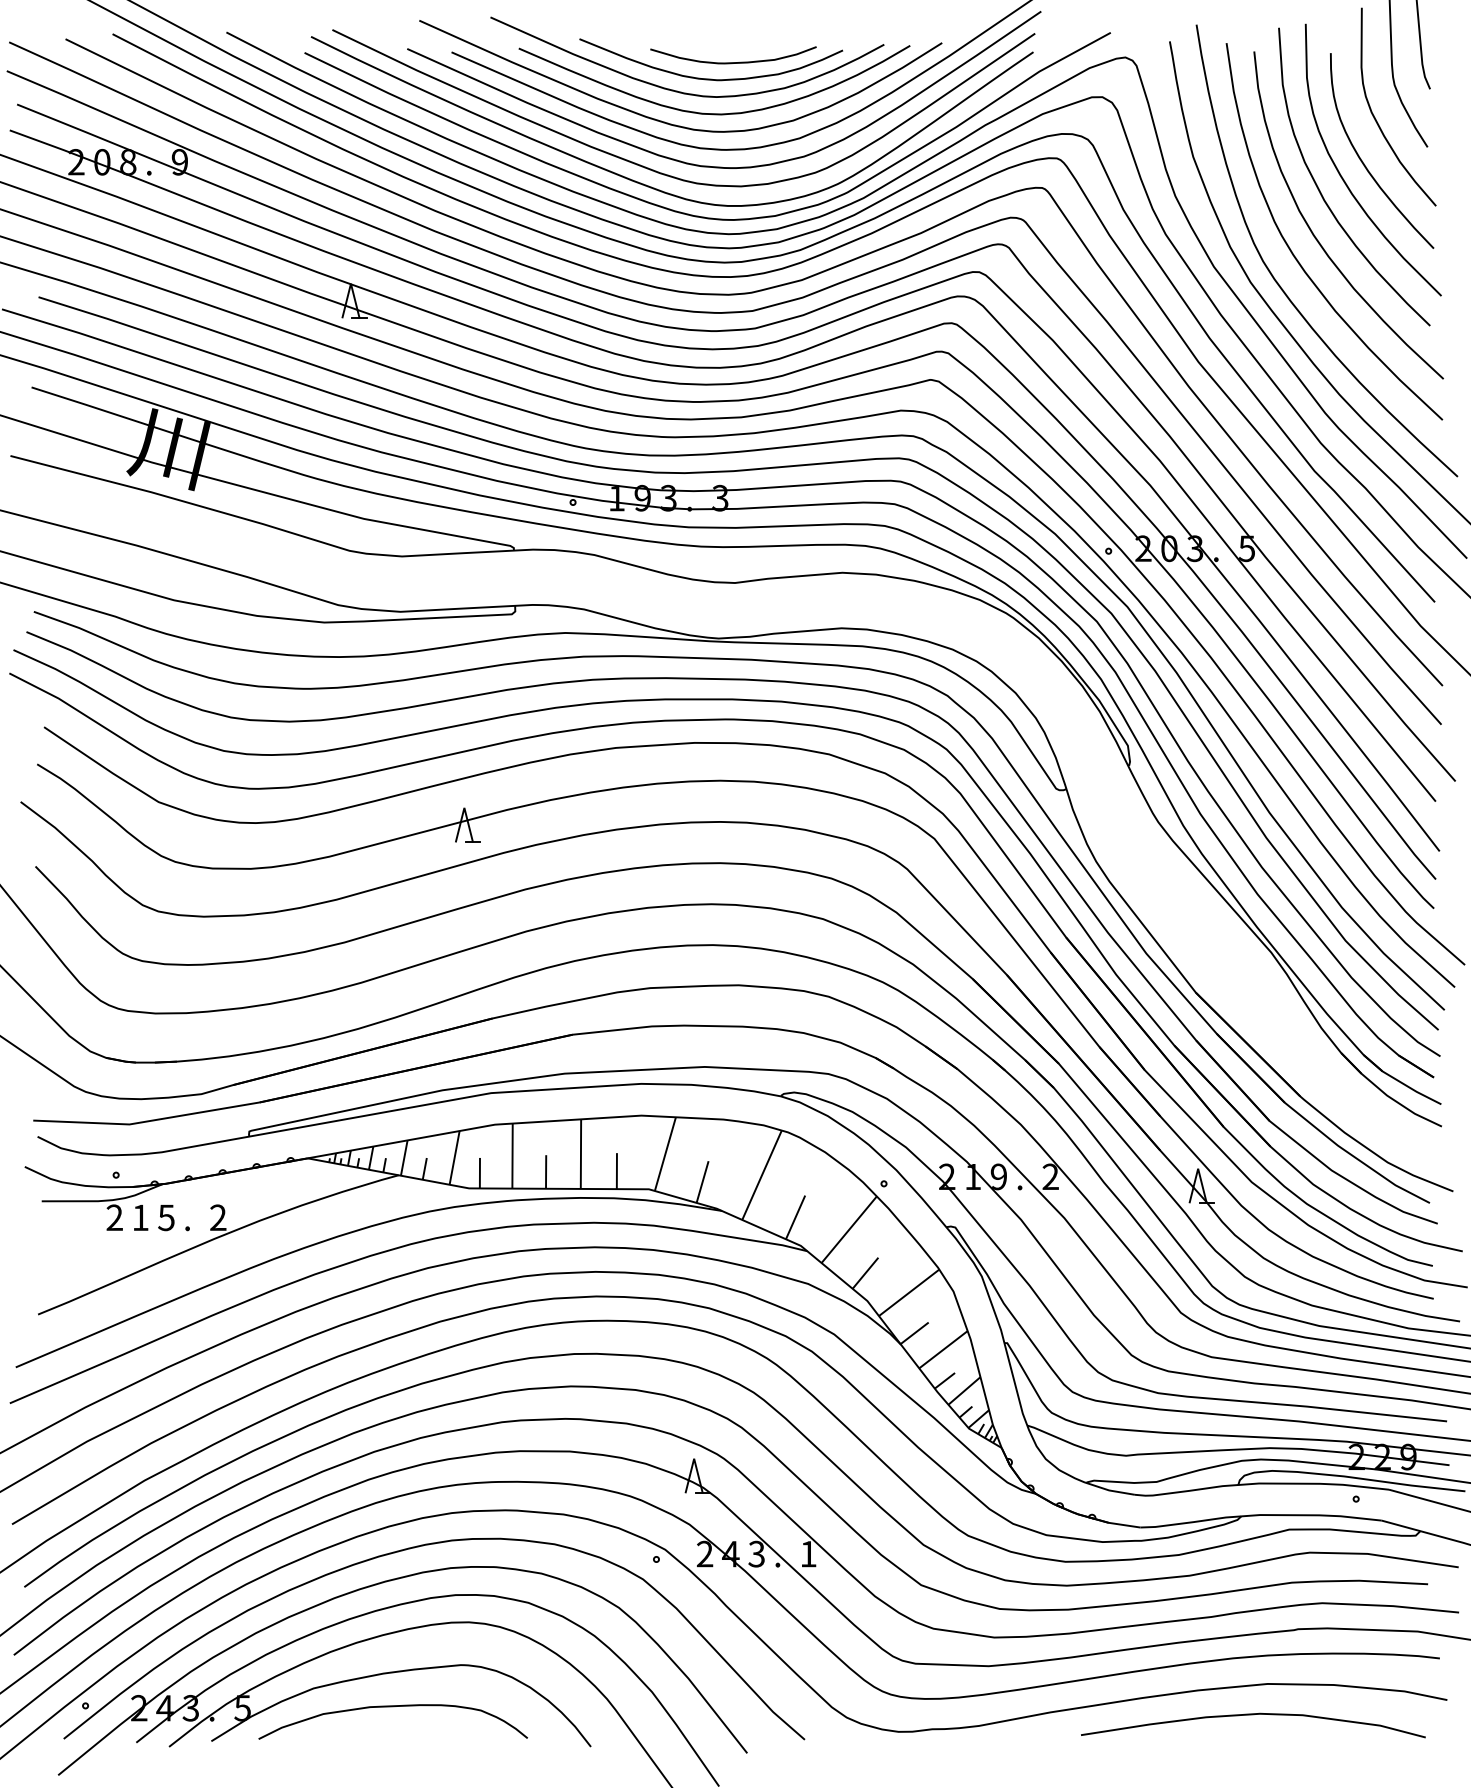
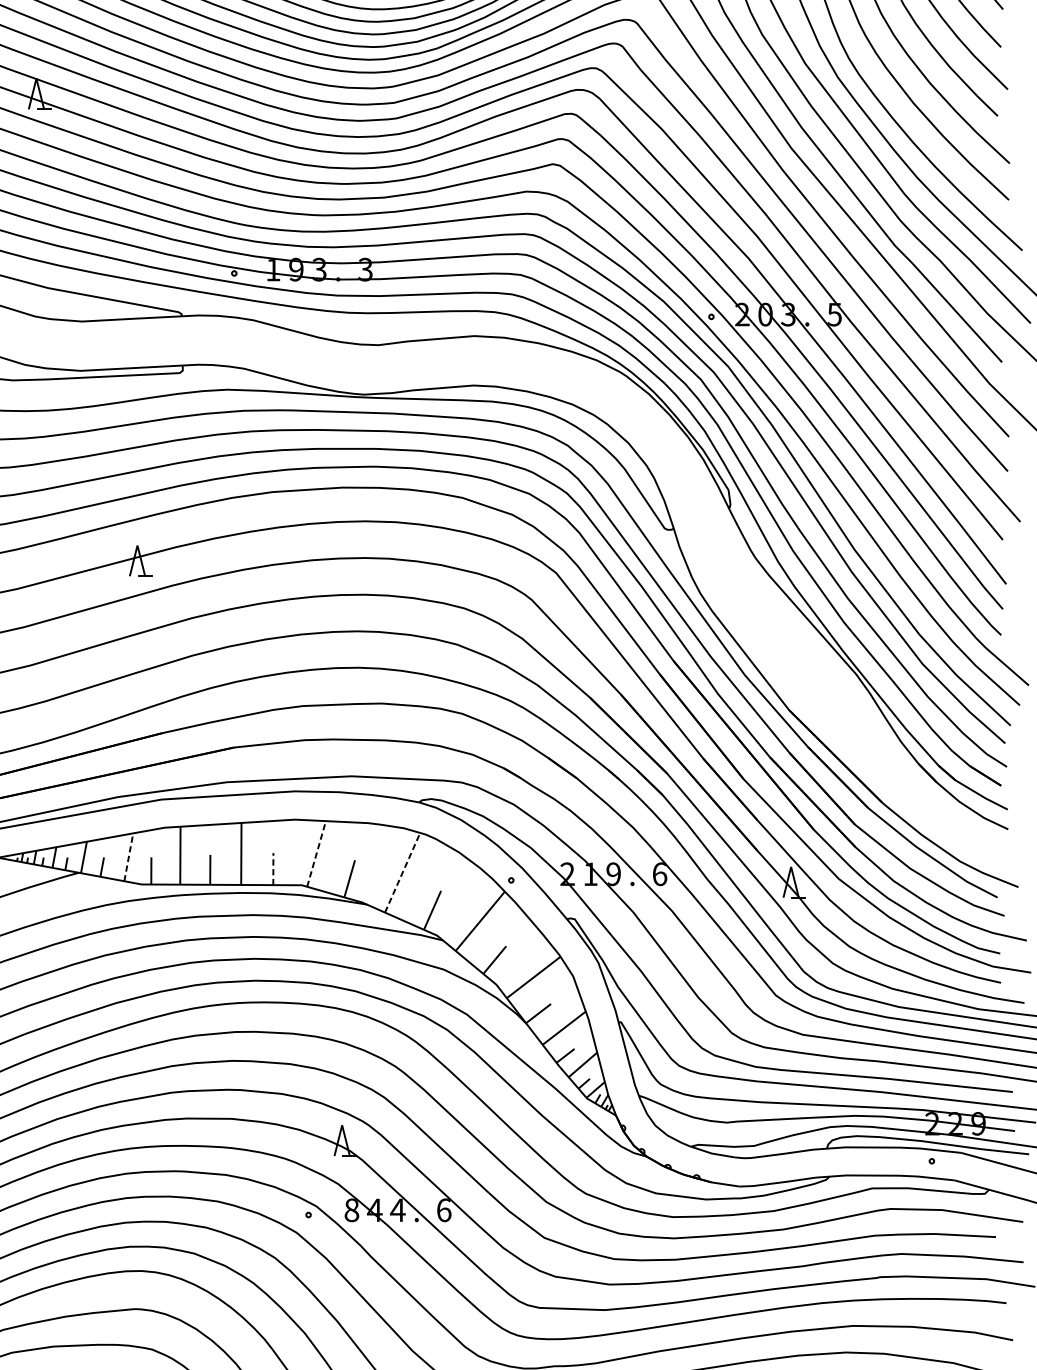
line: (665, 1153) -> (316, 853), solid -> dashed
line: (454, 1157) -> (128, 856), solid -> dashed
line: (616, 1170) -> (273, 868), solid -> dashed
line: (762, 1175) -> (403, 872), solid -> dashed
text: (1050, 1176) -> (659, 873), 2 -> 6
text: (704, 1553) -> (351, 1209), 2 -> 8
text: (756, 1553) -> (397, 1209), 3 -> 4
text: (808, 1553) -> (444, 1209), 1 -> 6

